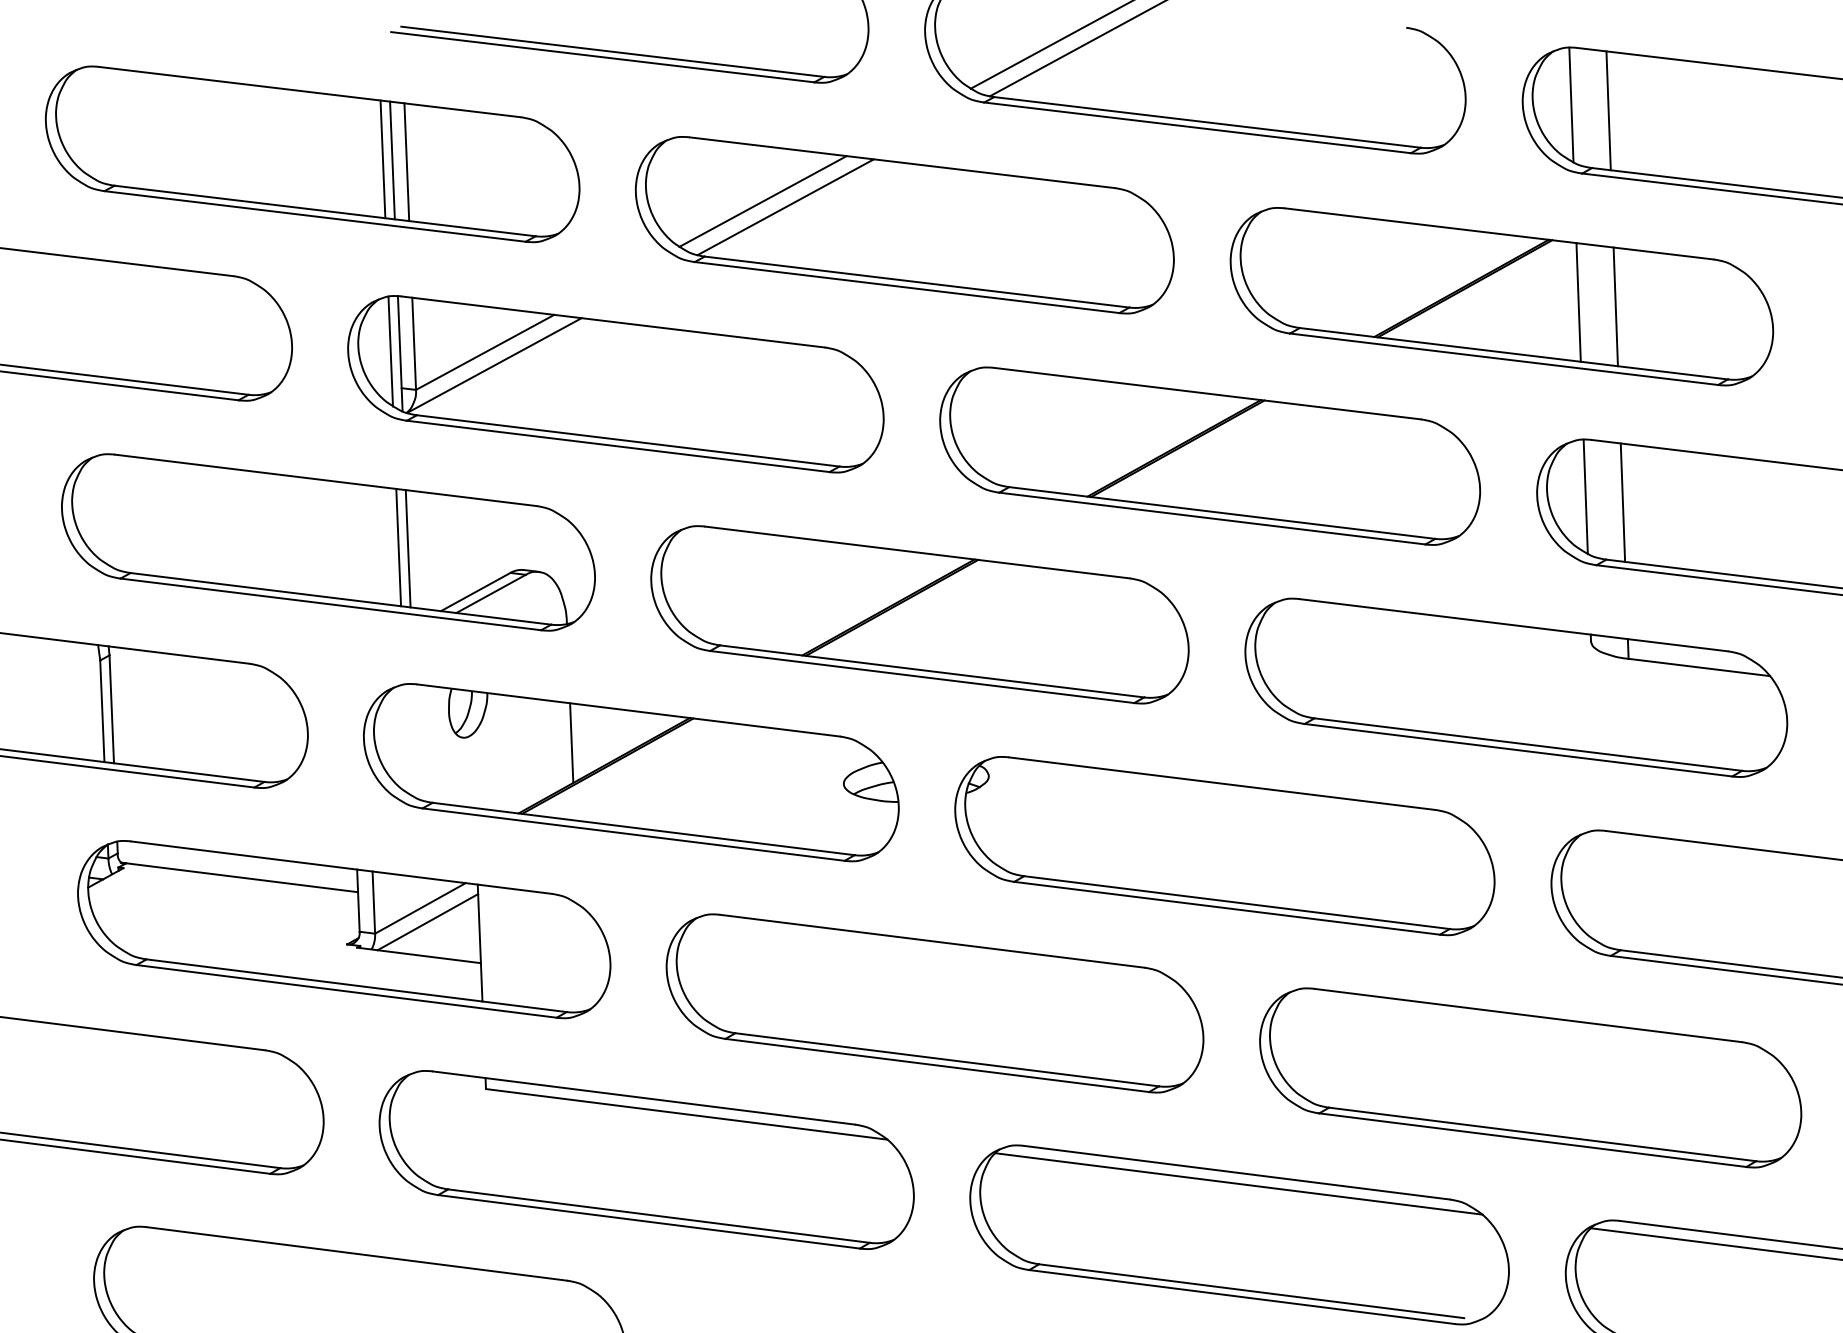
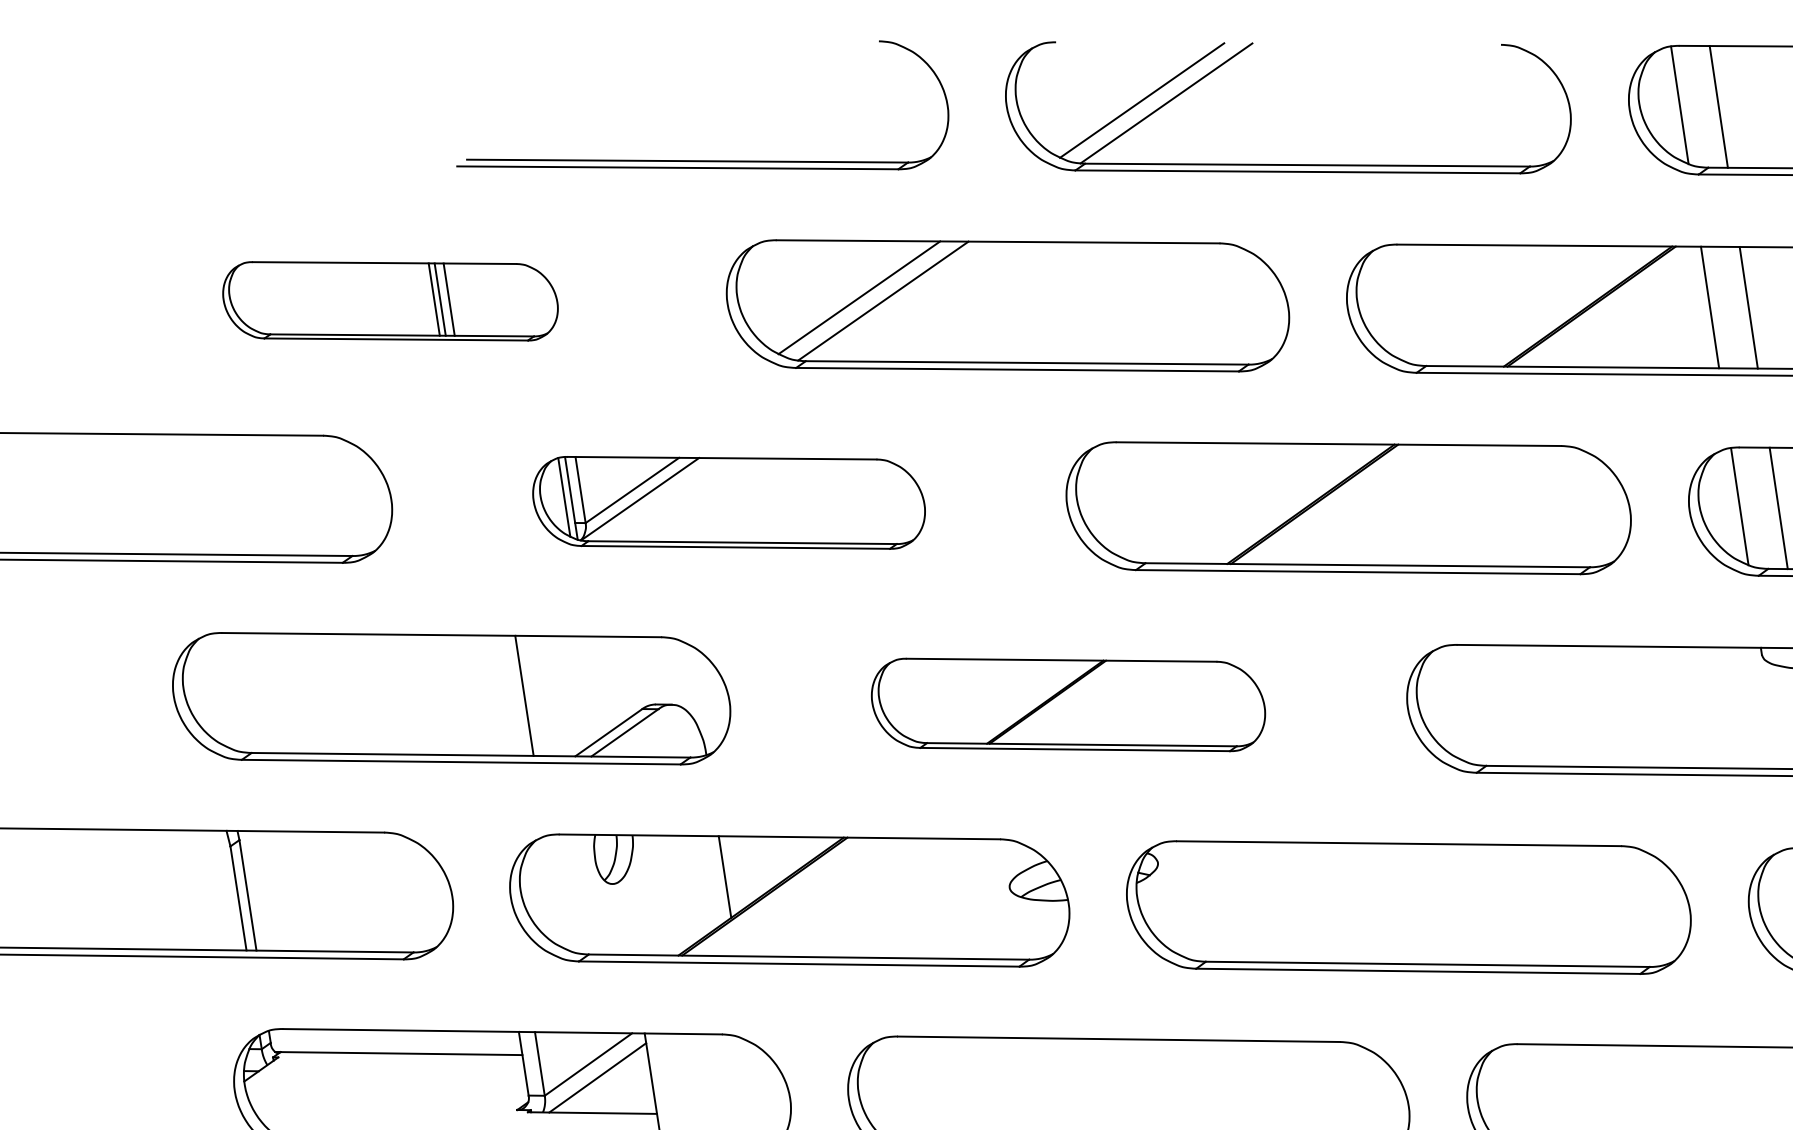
part: (312, 154) -> (390, 301), size x0.6
part: (615, 384) -> (728, 503), size x0.7
line: (407, 548) -> (533, 695), removed
part: (919, 614) -> (1067, 704), size x0.7

